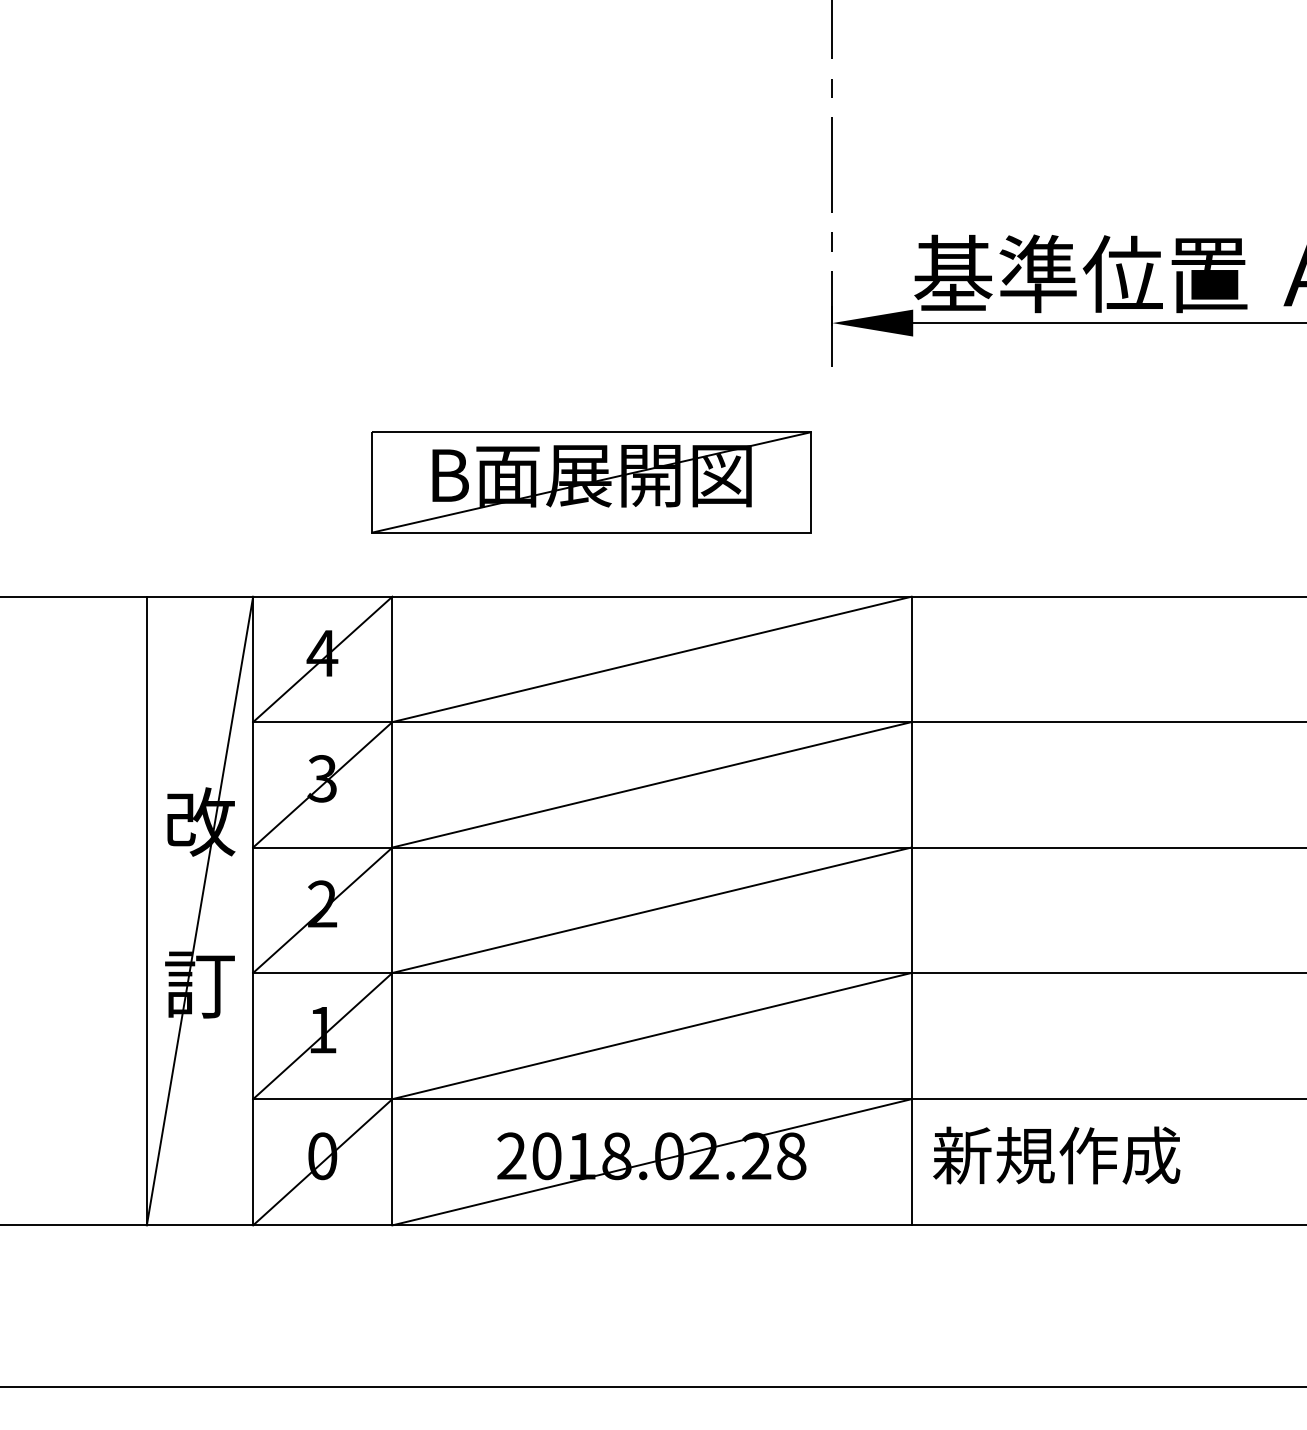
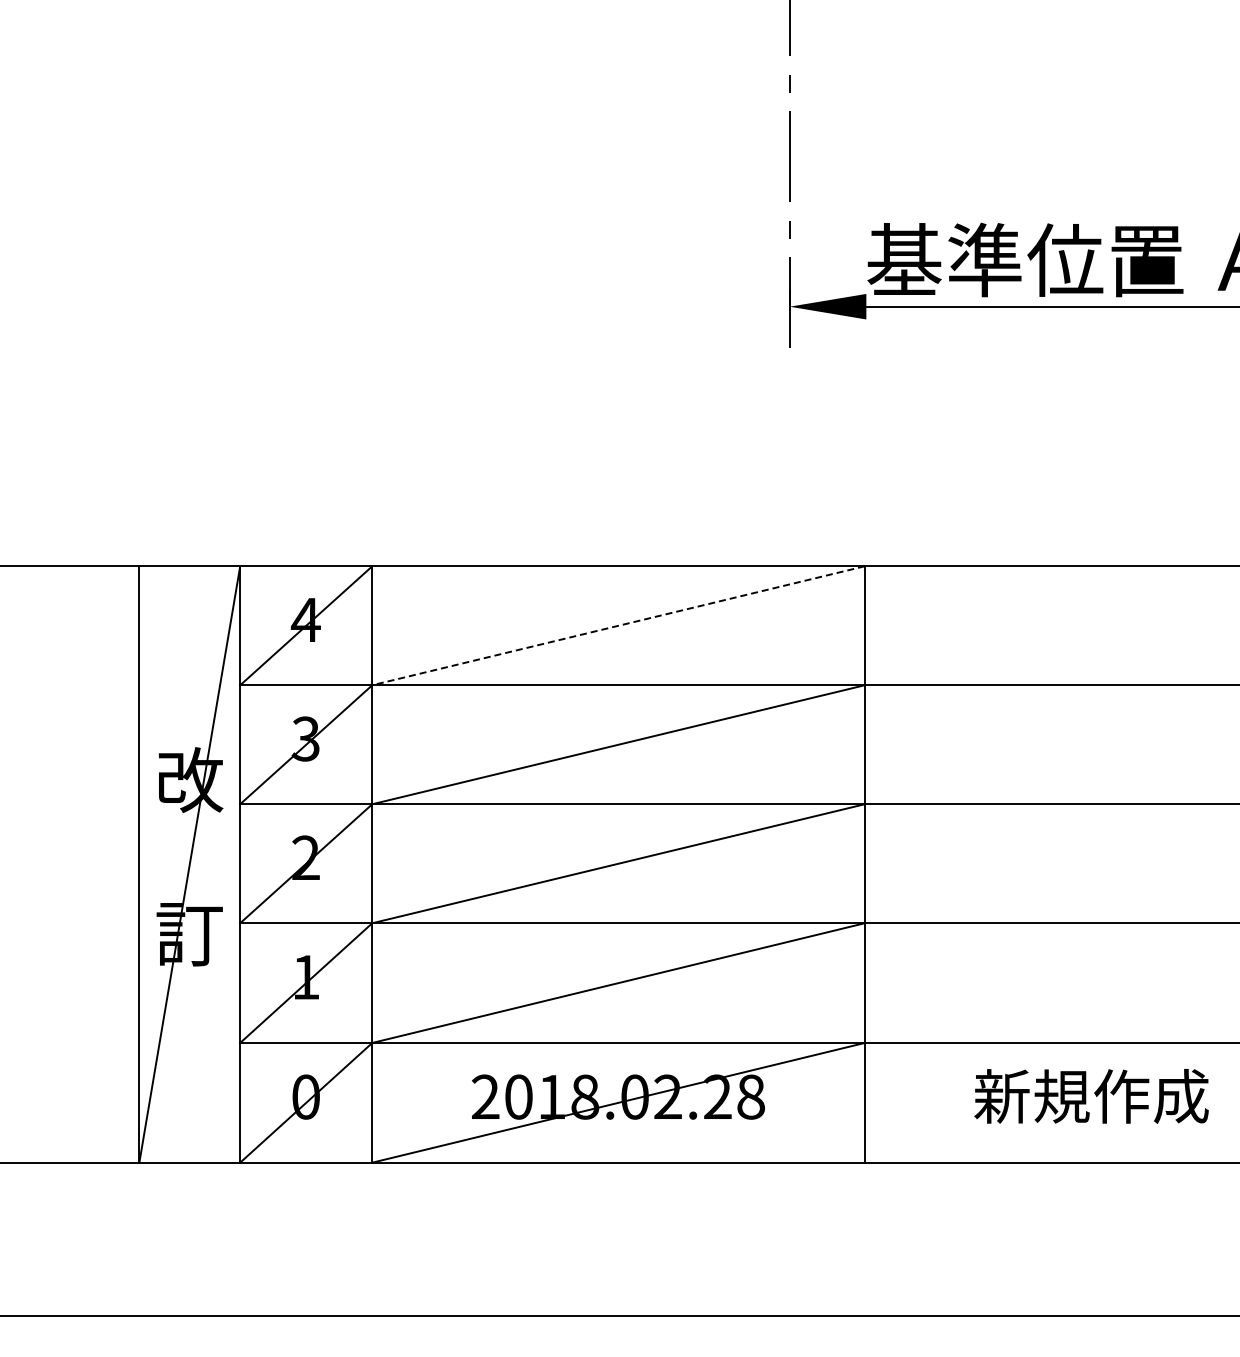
part: (591, 482) -> (561, 457), removed
line: (651, 659) -> (618, 625), solid -> dashed
text: (1056, 1155) -> (1091, 1096), moved

